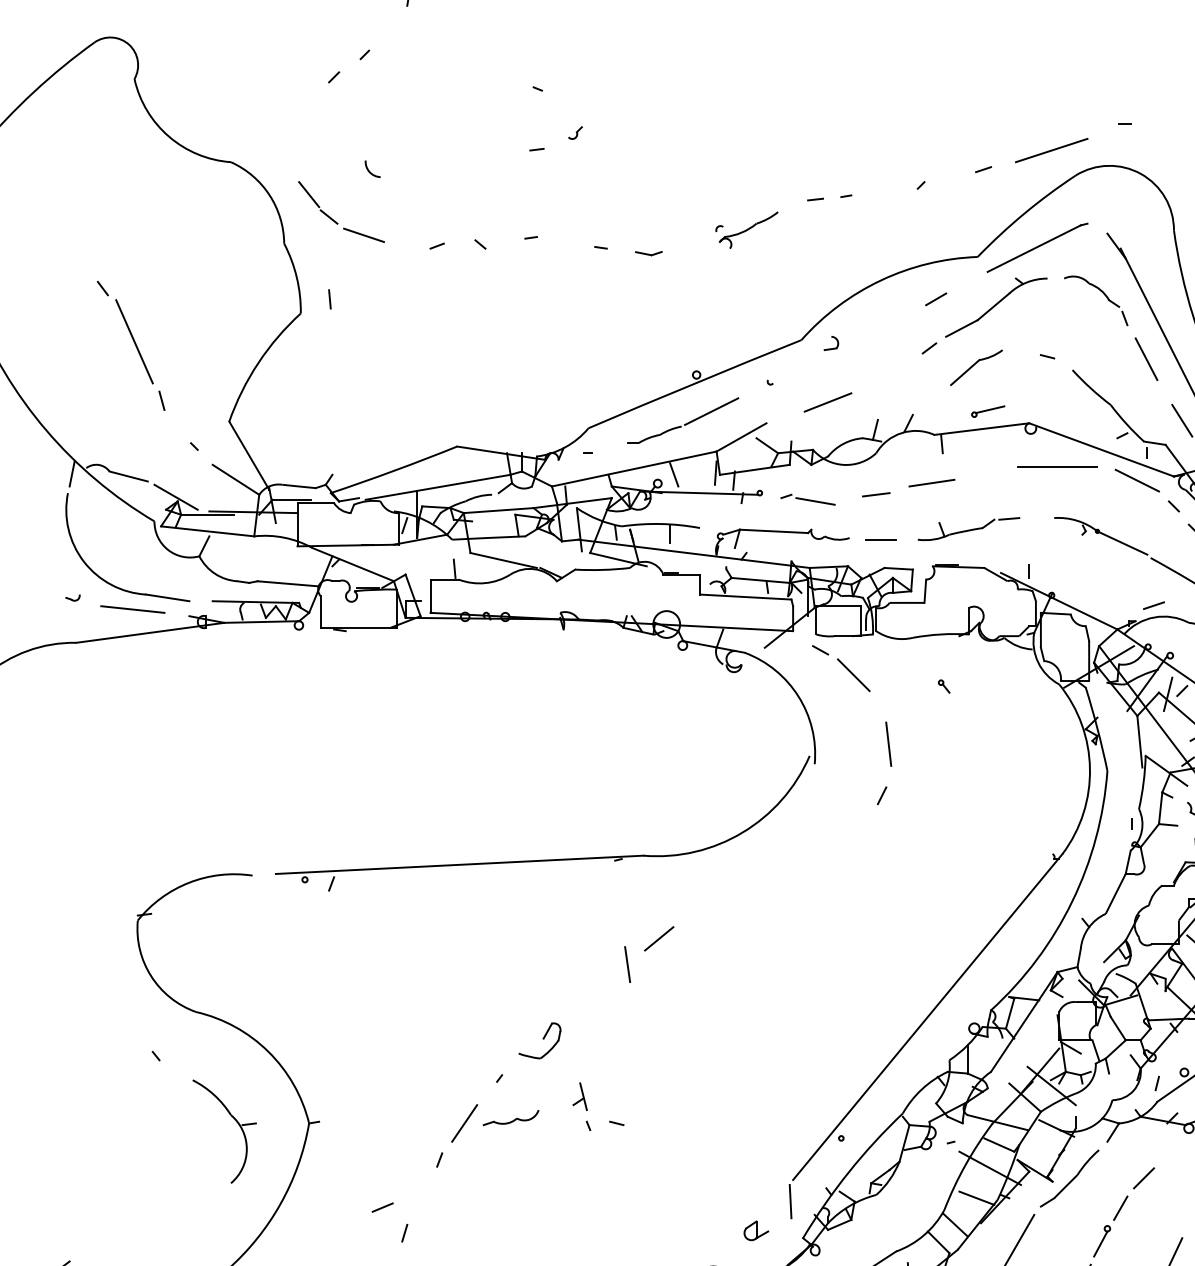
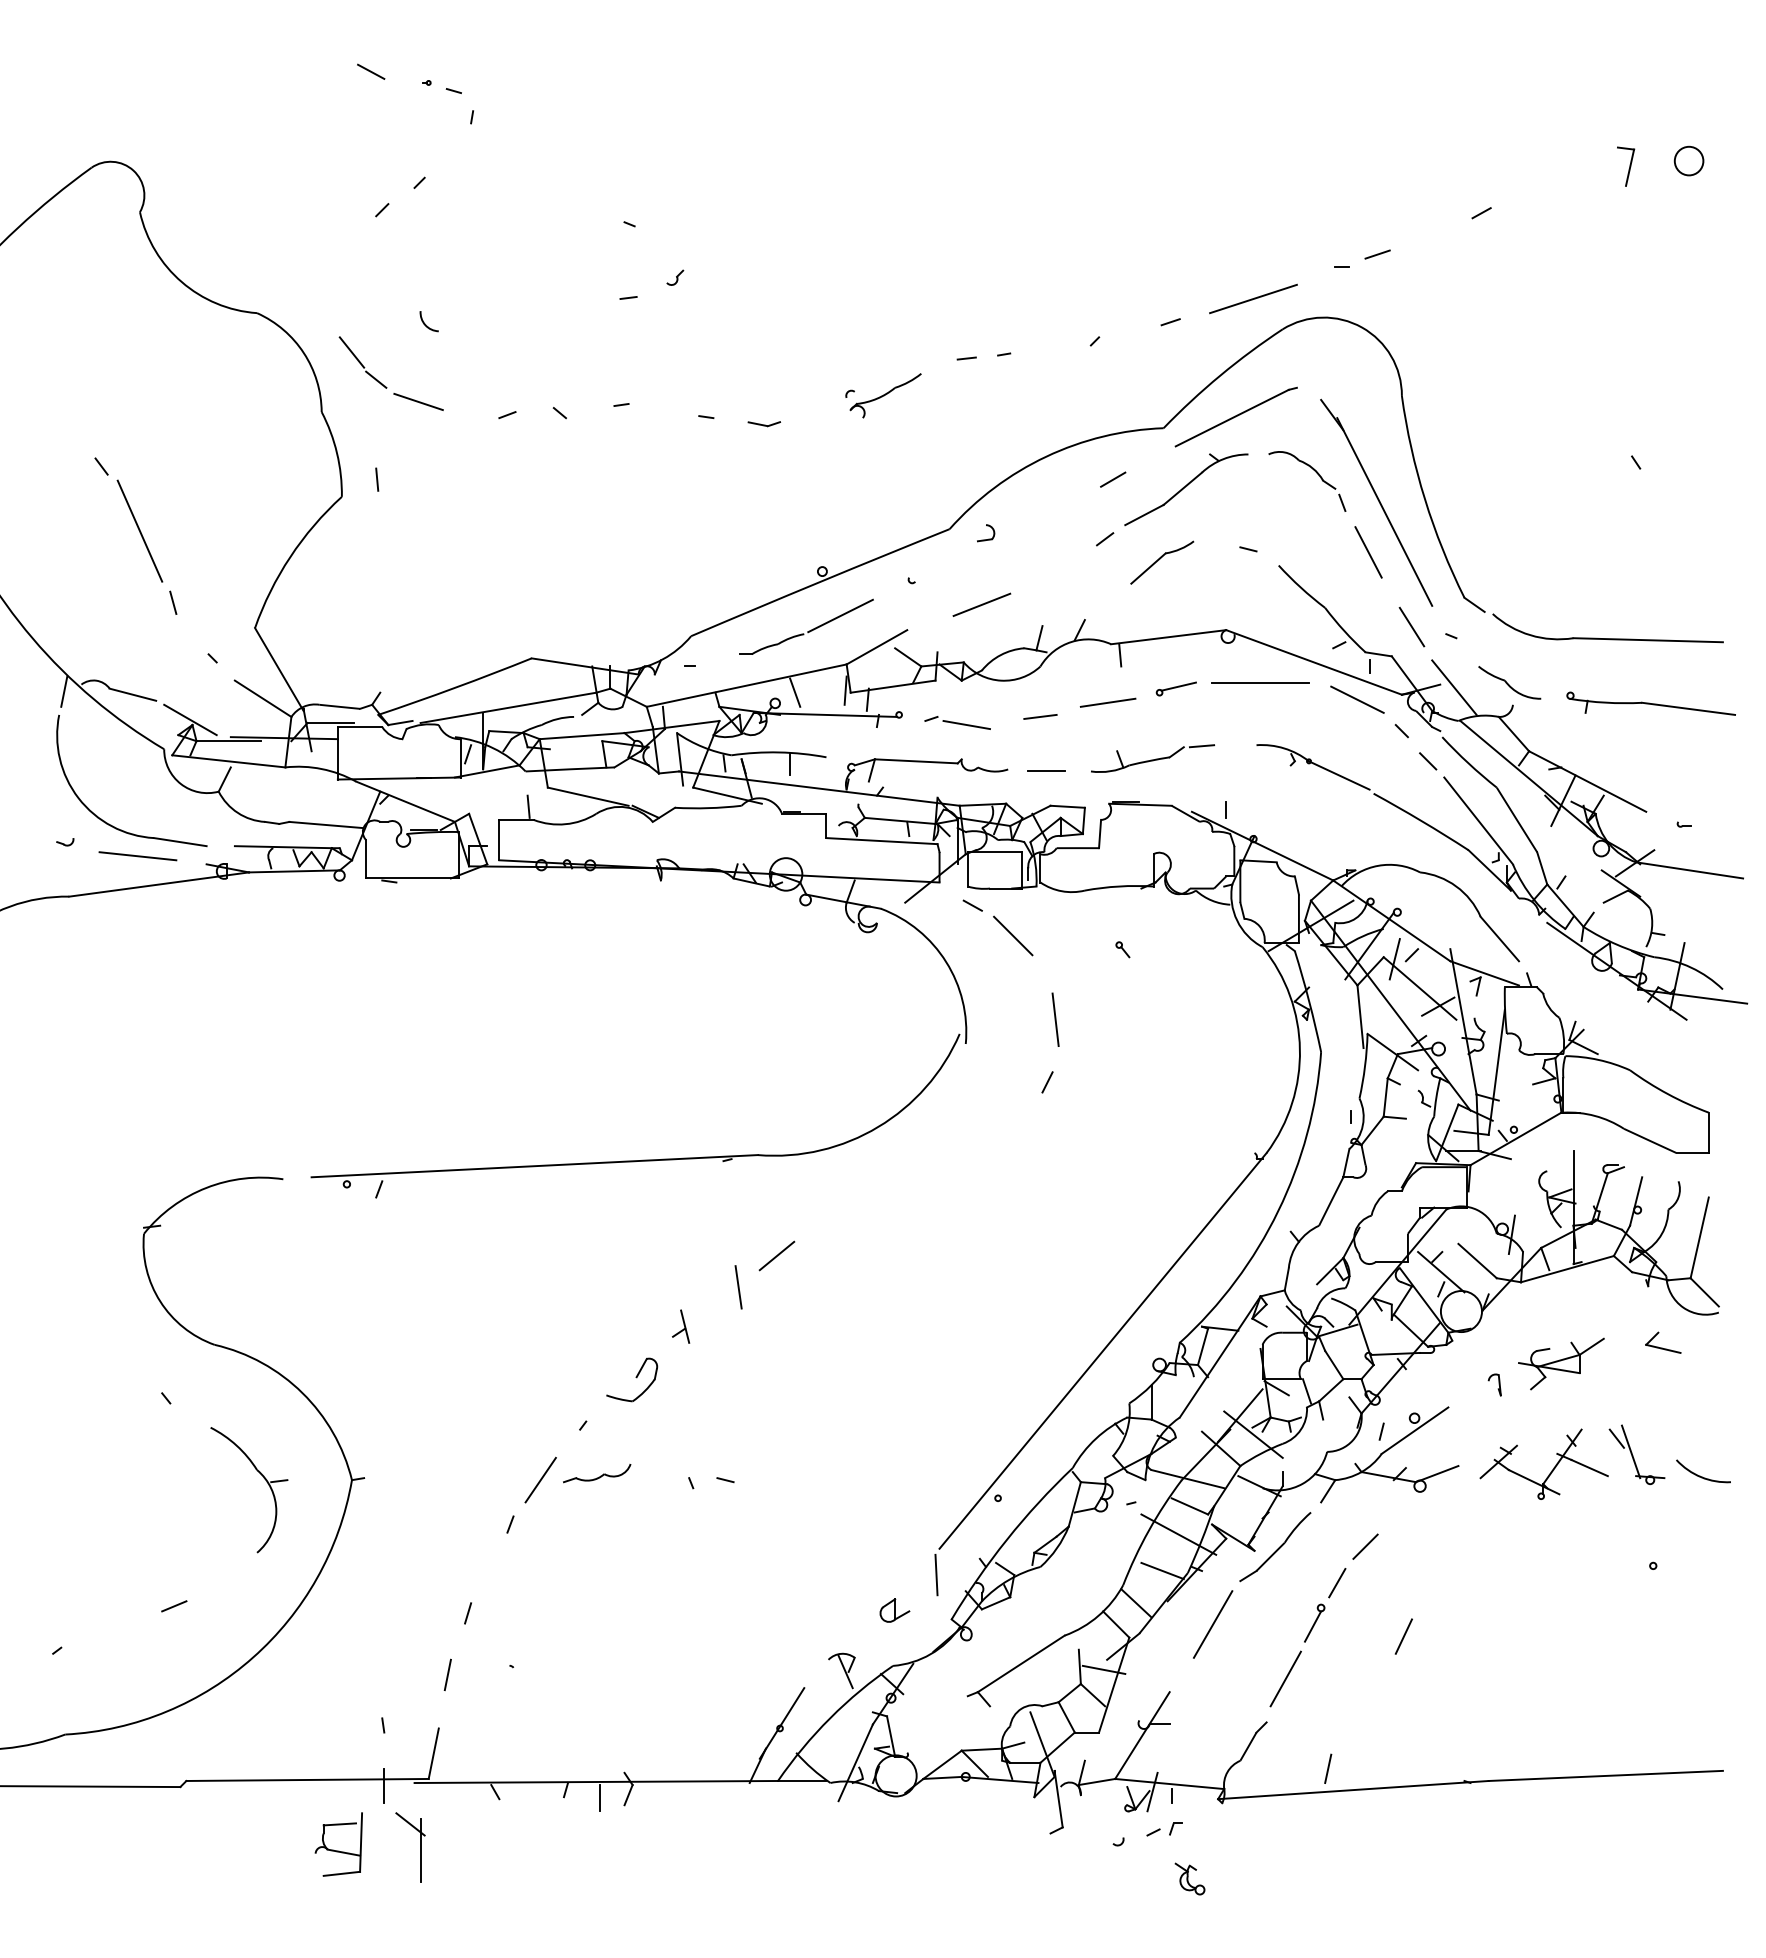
part: (987, 411) -> (1175, 688), moved
line: (1153, 605) -> (1377, 254), moved
part: (580, 1096) -> (681, 1326), moved
line: (382, 1207) -> (174, 1606), moved

